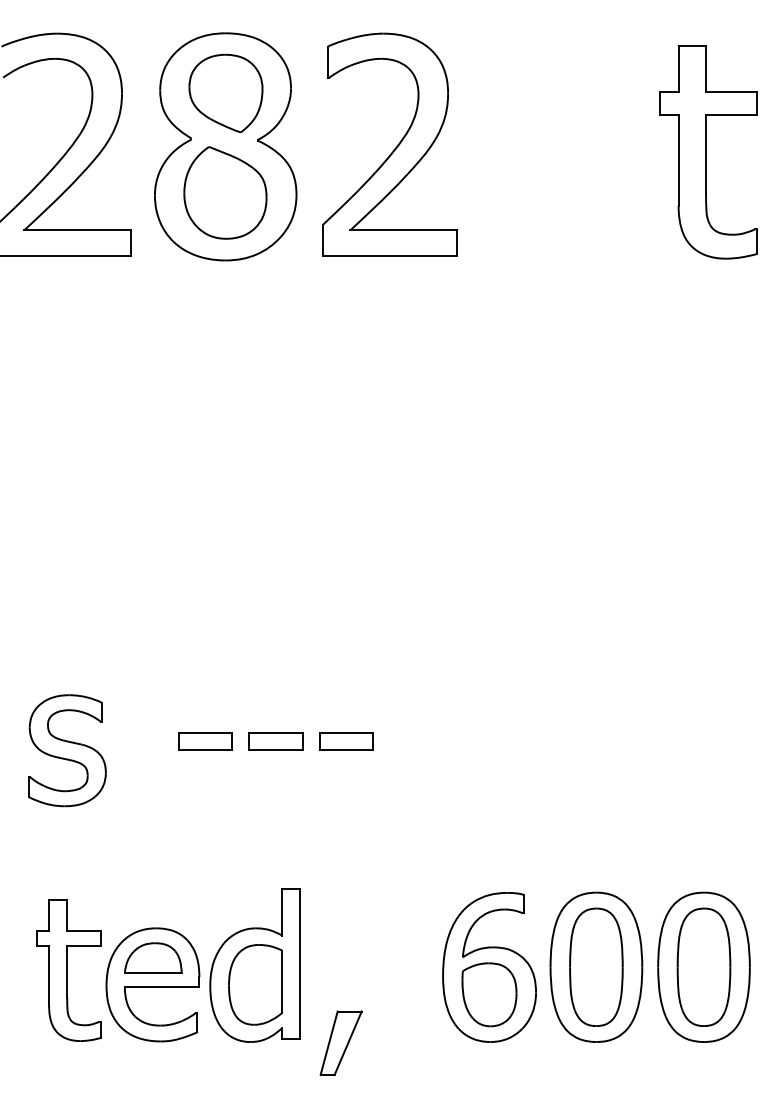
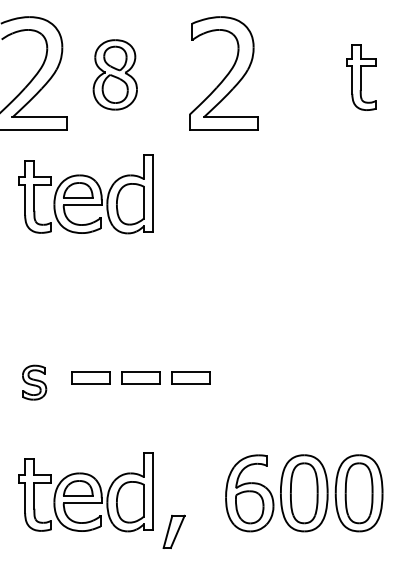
part: (389, 144) -> (223, 73), moved
part: (226, 146) -> (115, 74), size x0.6
part: (708, 152) -> (361, 77), size x0.6
part: (167, 381) -> (85, 194), added
part: (275, 742) -> (140, 378), size x1.4
part: (67, 750) -> (34, 382), size x0.6

